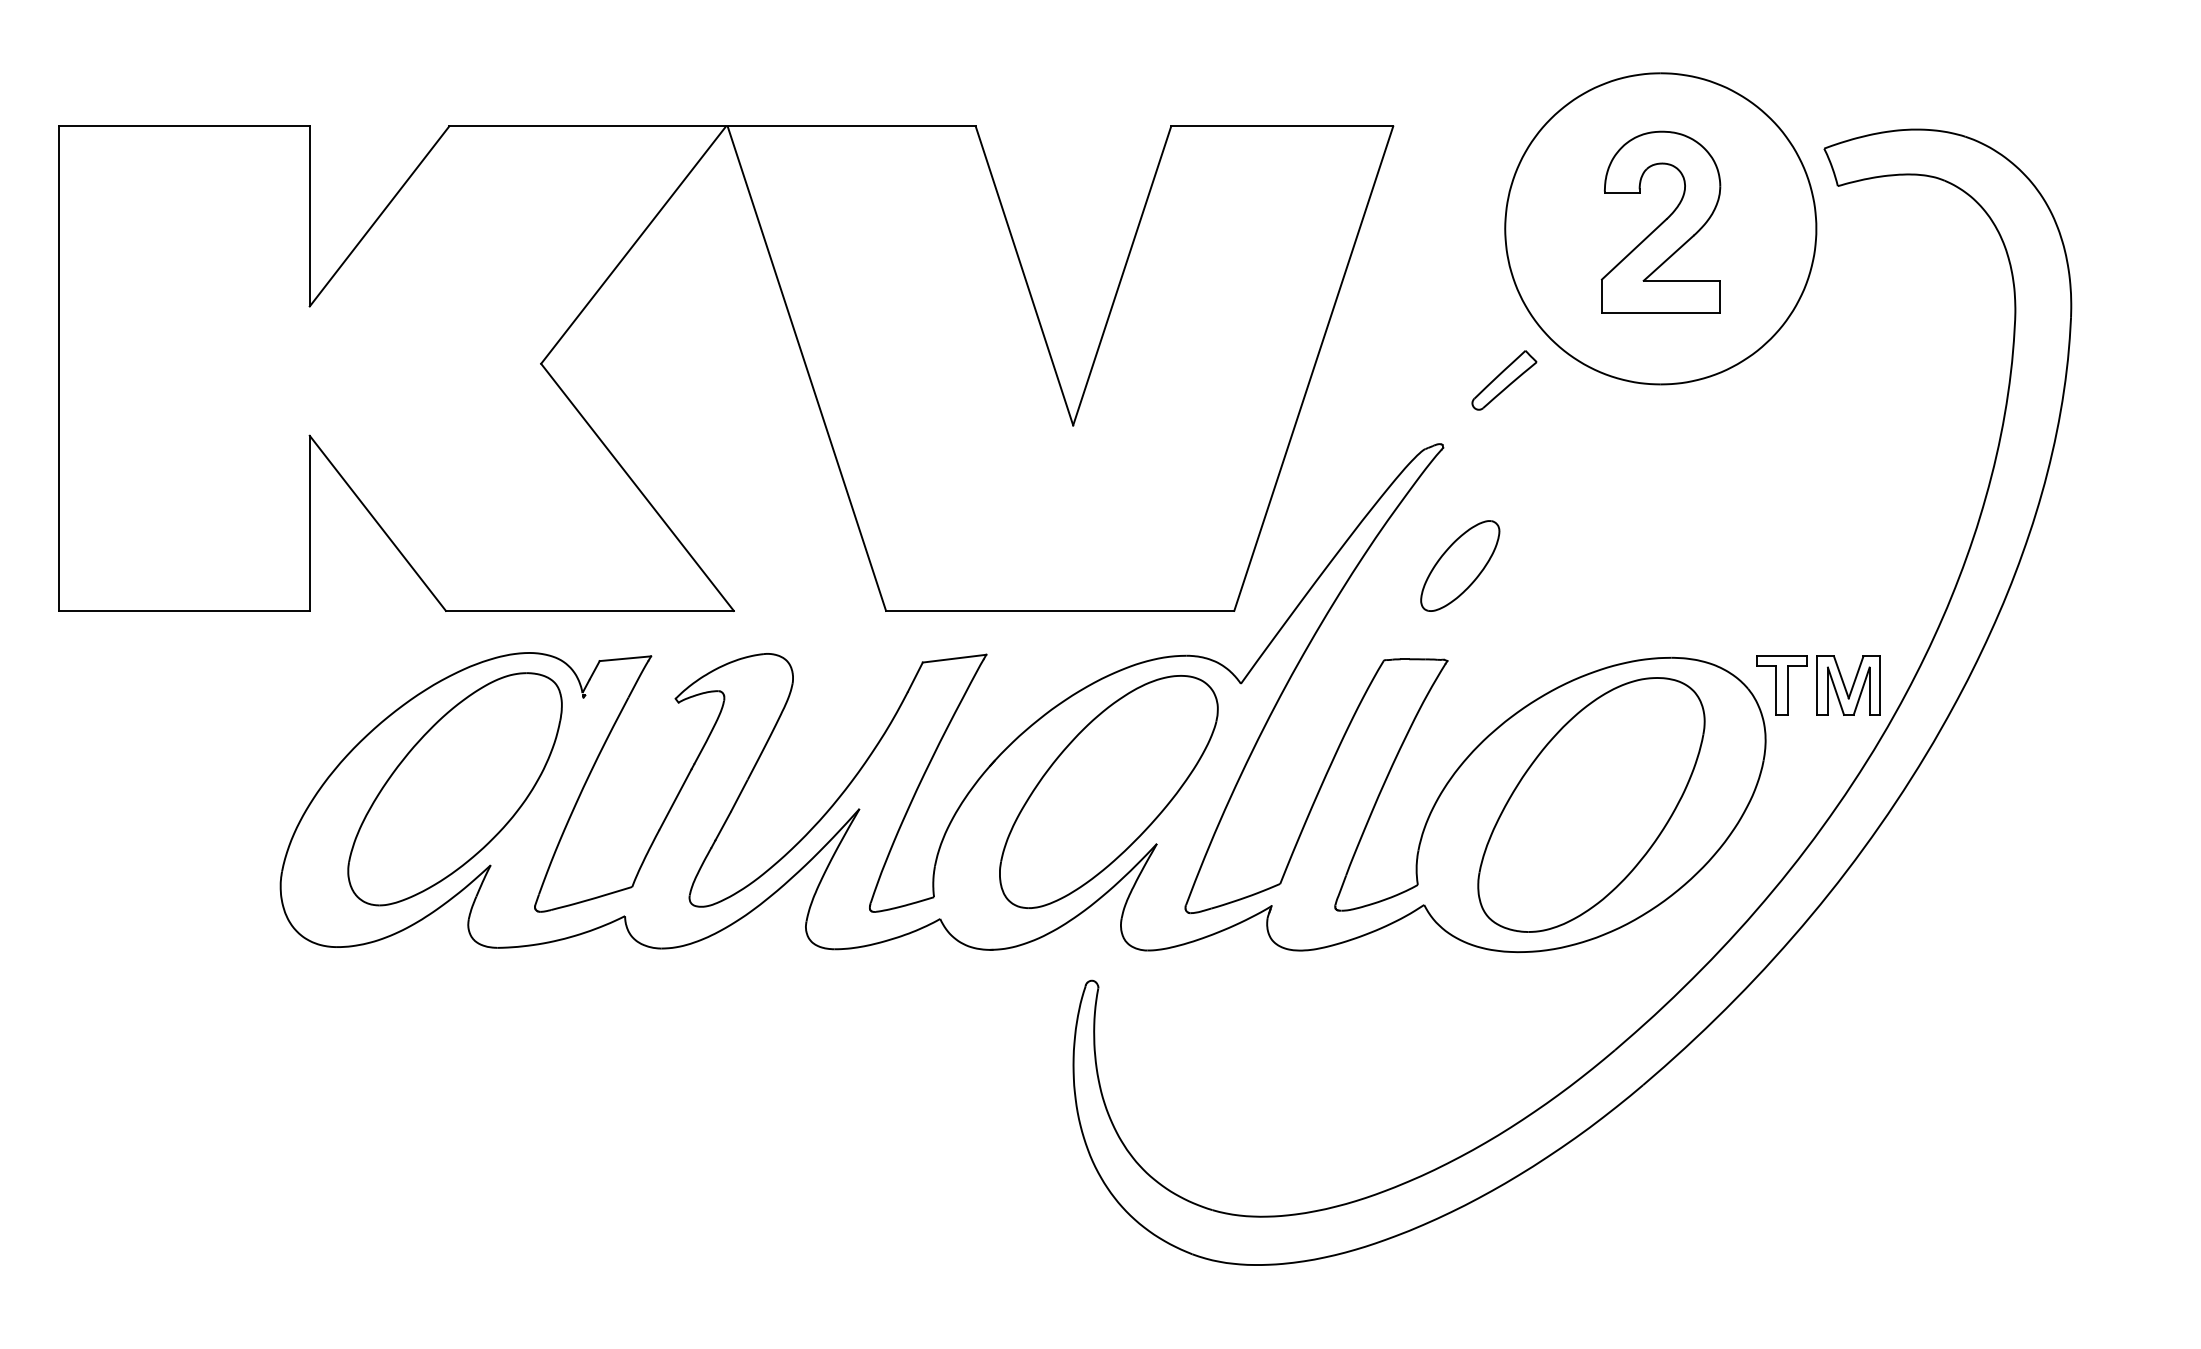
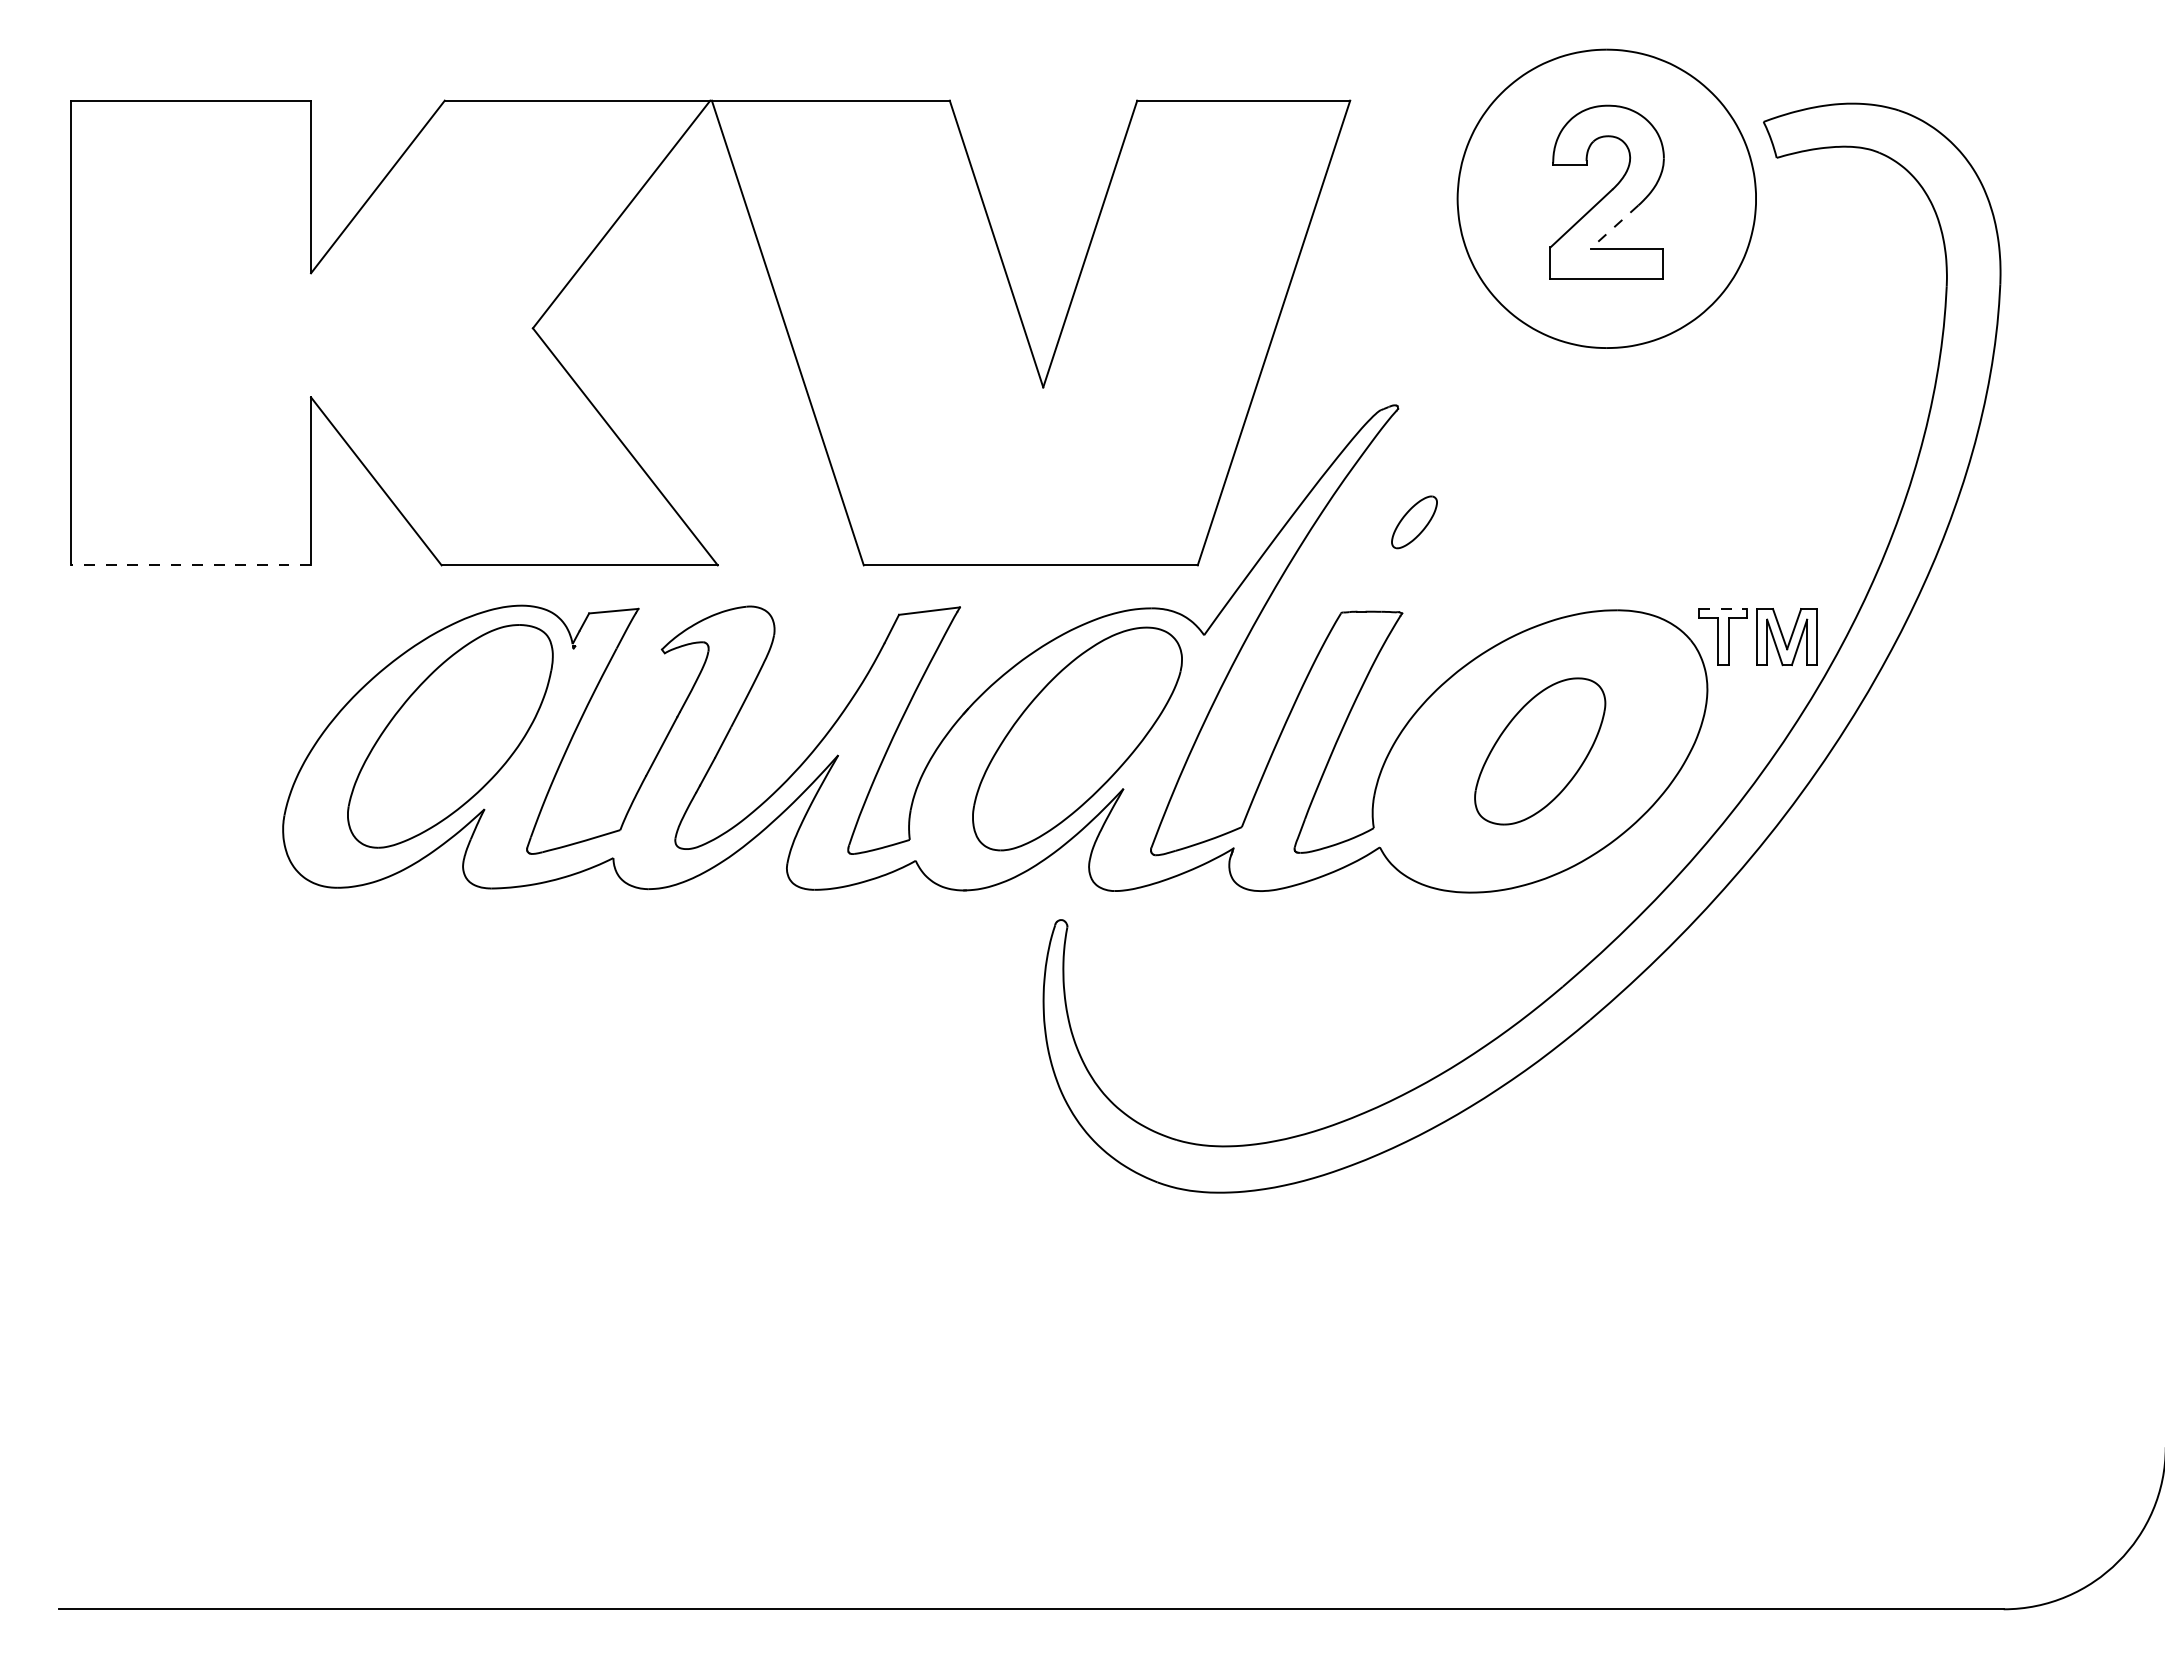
line: (1668, 258) -> (1614, 227), solid -> dashed
part: (1504, 380) -> (1456, 344), removed
part: (1460, 566) -> (1414, 522), size x0.6
line: (184, 611) -> (190, 565), solid -> dashed
line: (1782, 656) -> (1723, 609), solid -> dashed
part: (1590, 805) -> (1539, 751), size x0.6

